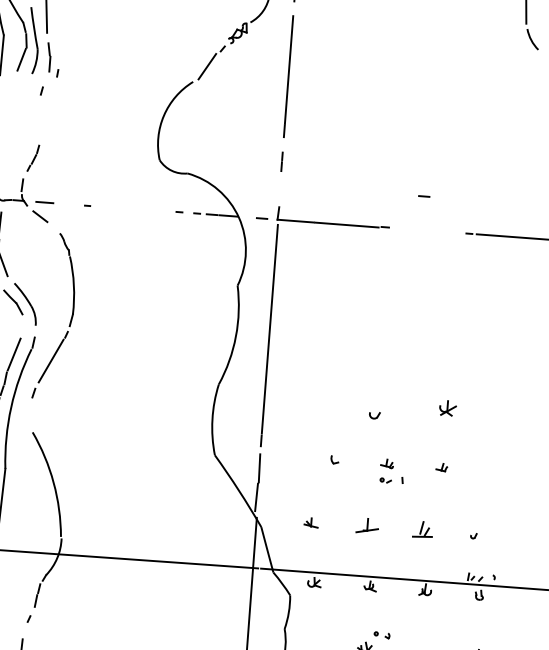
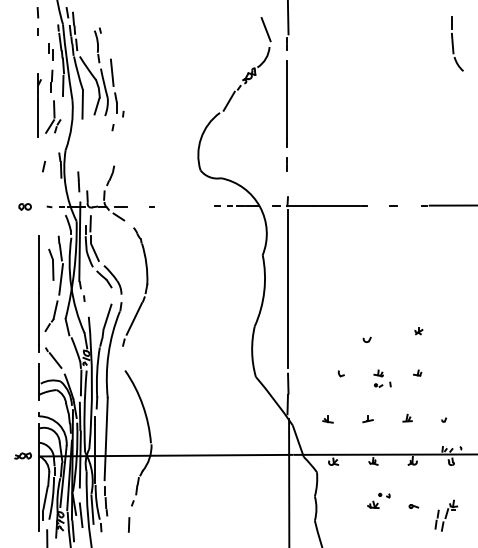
line: (424, 196) -> (393, 205), moved
part: (447, 409) -> (418, 331), size x0.62
part: (366, 526) -> (367, 419), size x0.62
part: (422, 528) -> (407, 417), size x0.62

